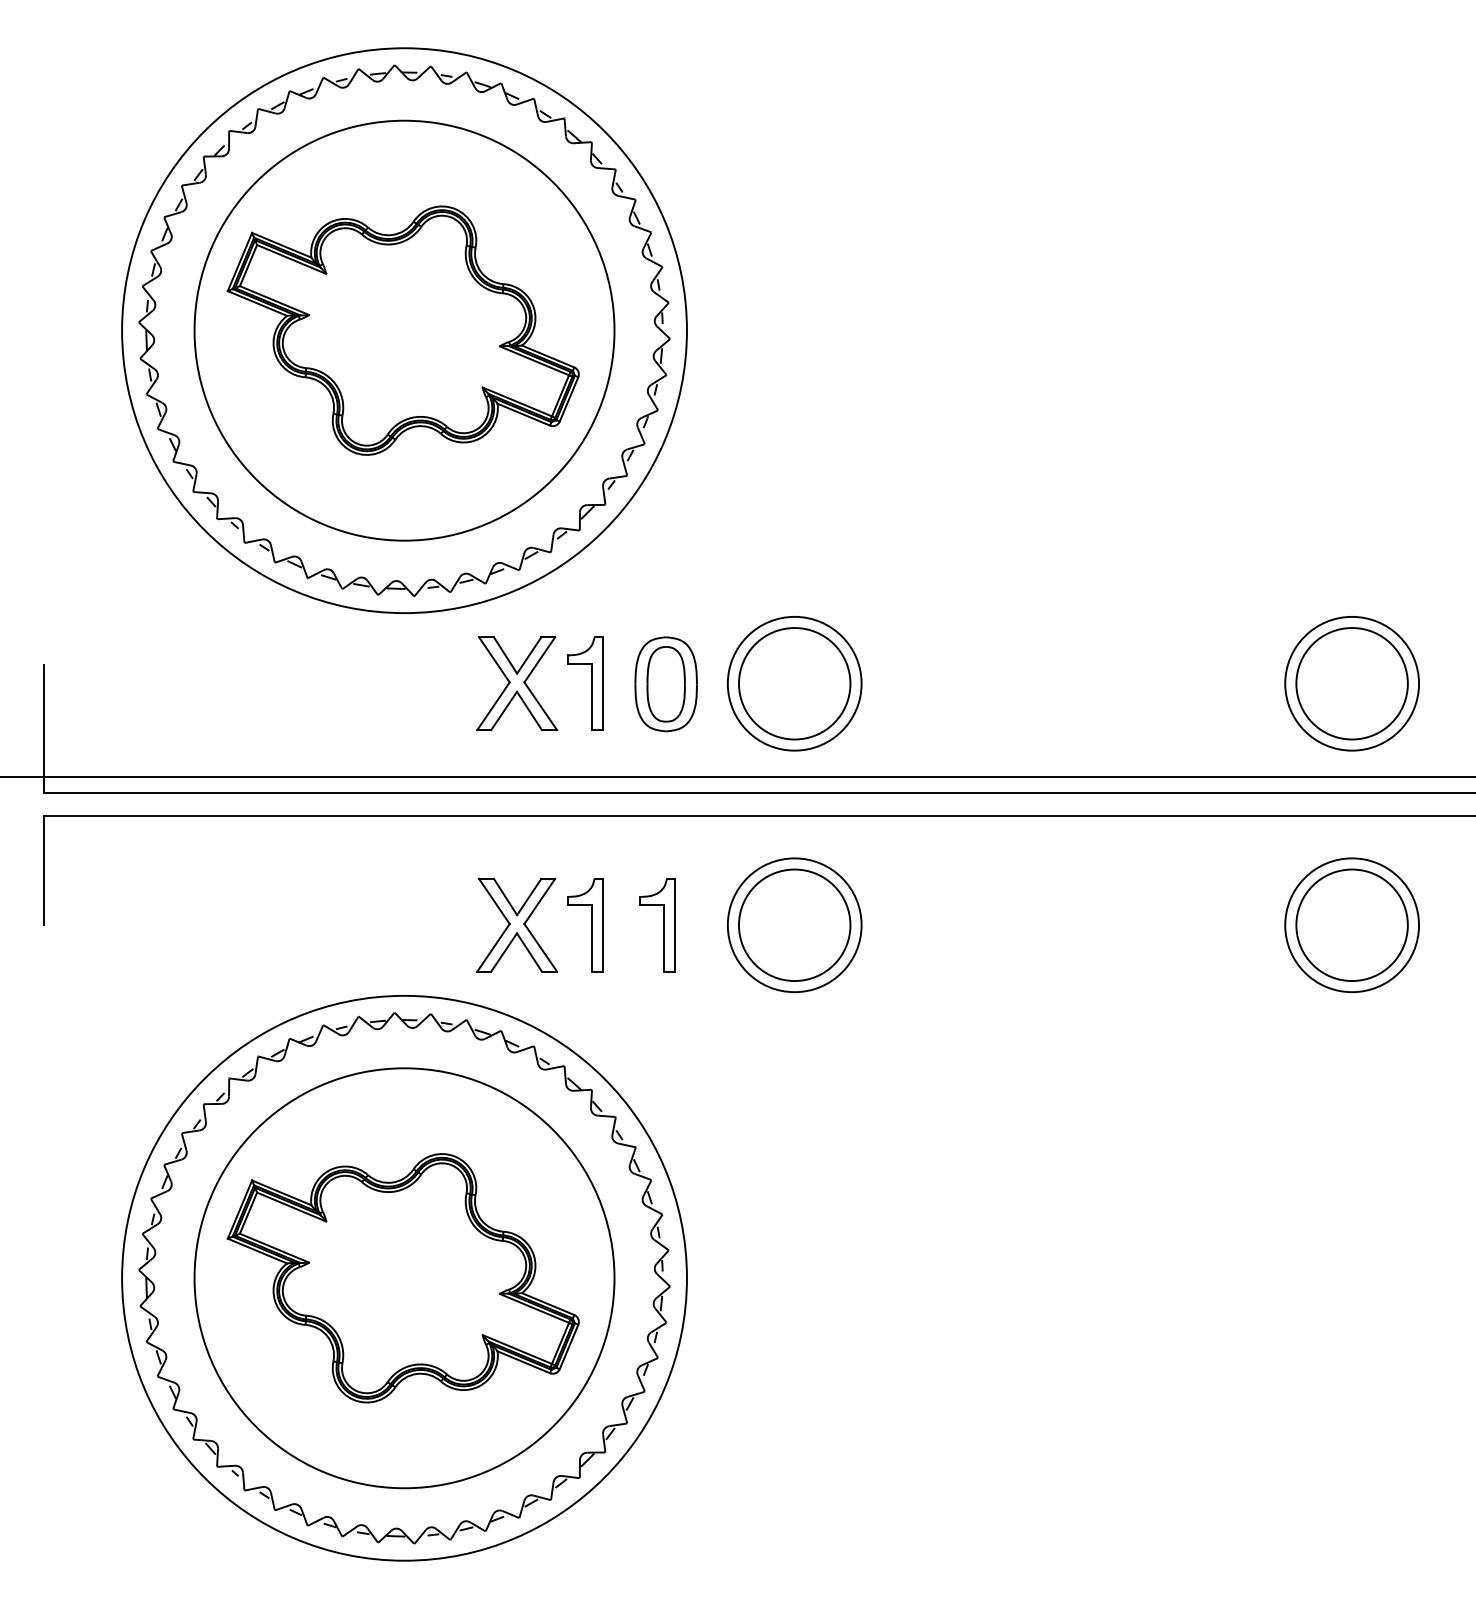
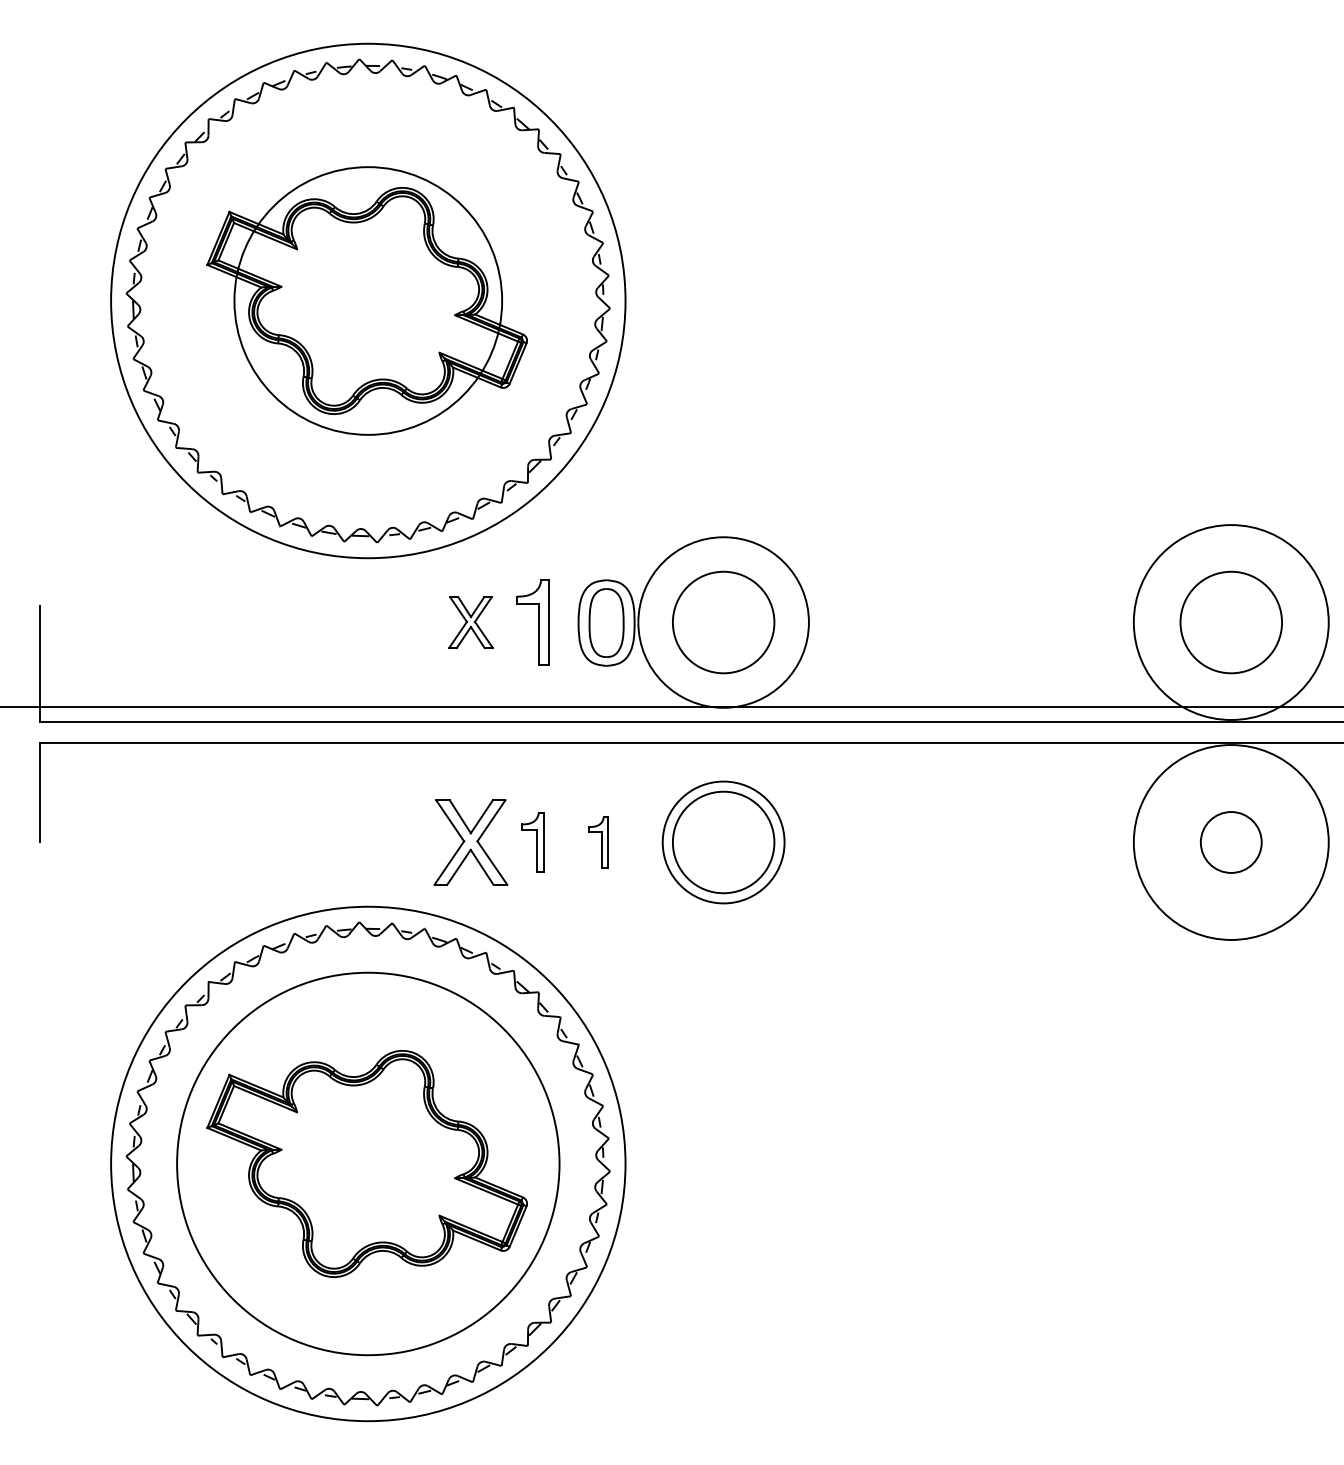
circle: (404, 330) -> (368, 300), size x0.7
part: (517, 683) -> (471, 622), size x0.6
circle: (794, 683) -> (723, 622), size x1.4
circle: (1352, 683) -> (1231, 622), size x1.6
part: (585, 925) -> (533, 842), size x0.7
part: (657, 925) -> (598, 842), size x0.6
circle: (1351, 925) -> (1230, 842), size x0.6
circle: (1352, 925) -> (1231, 842), size x1.6

